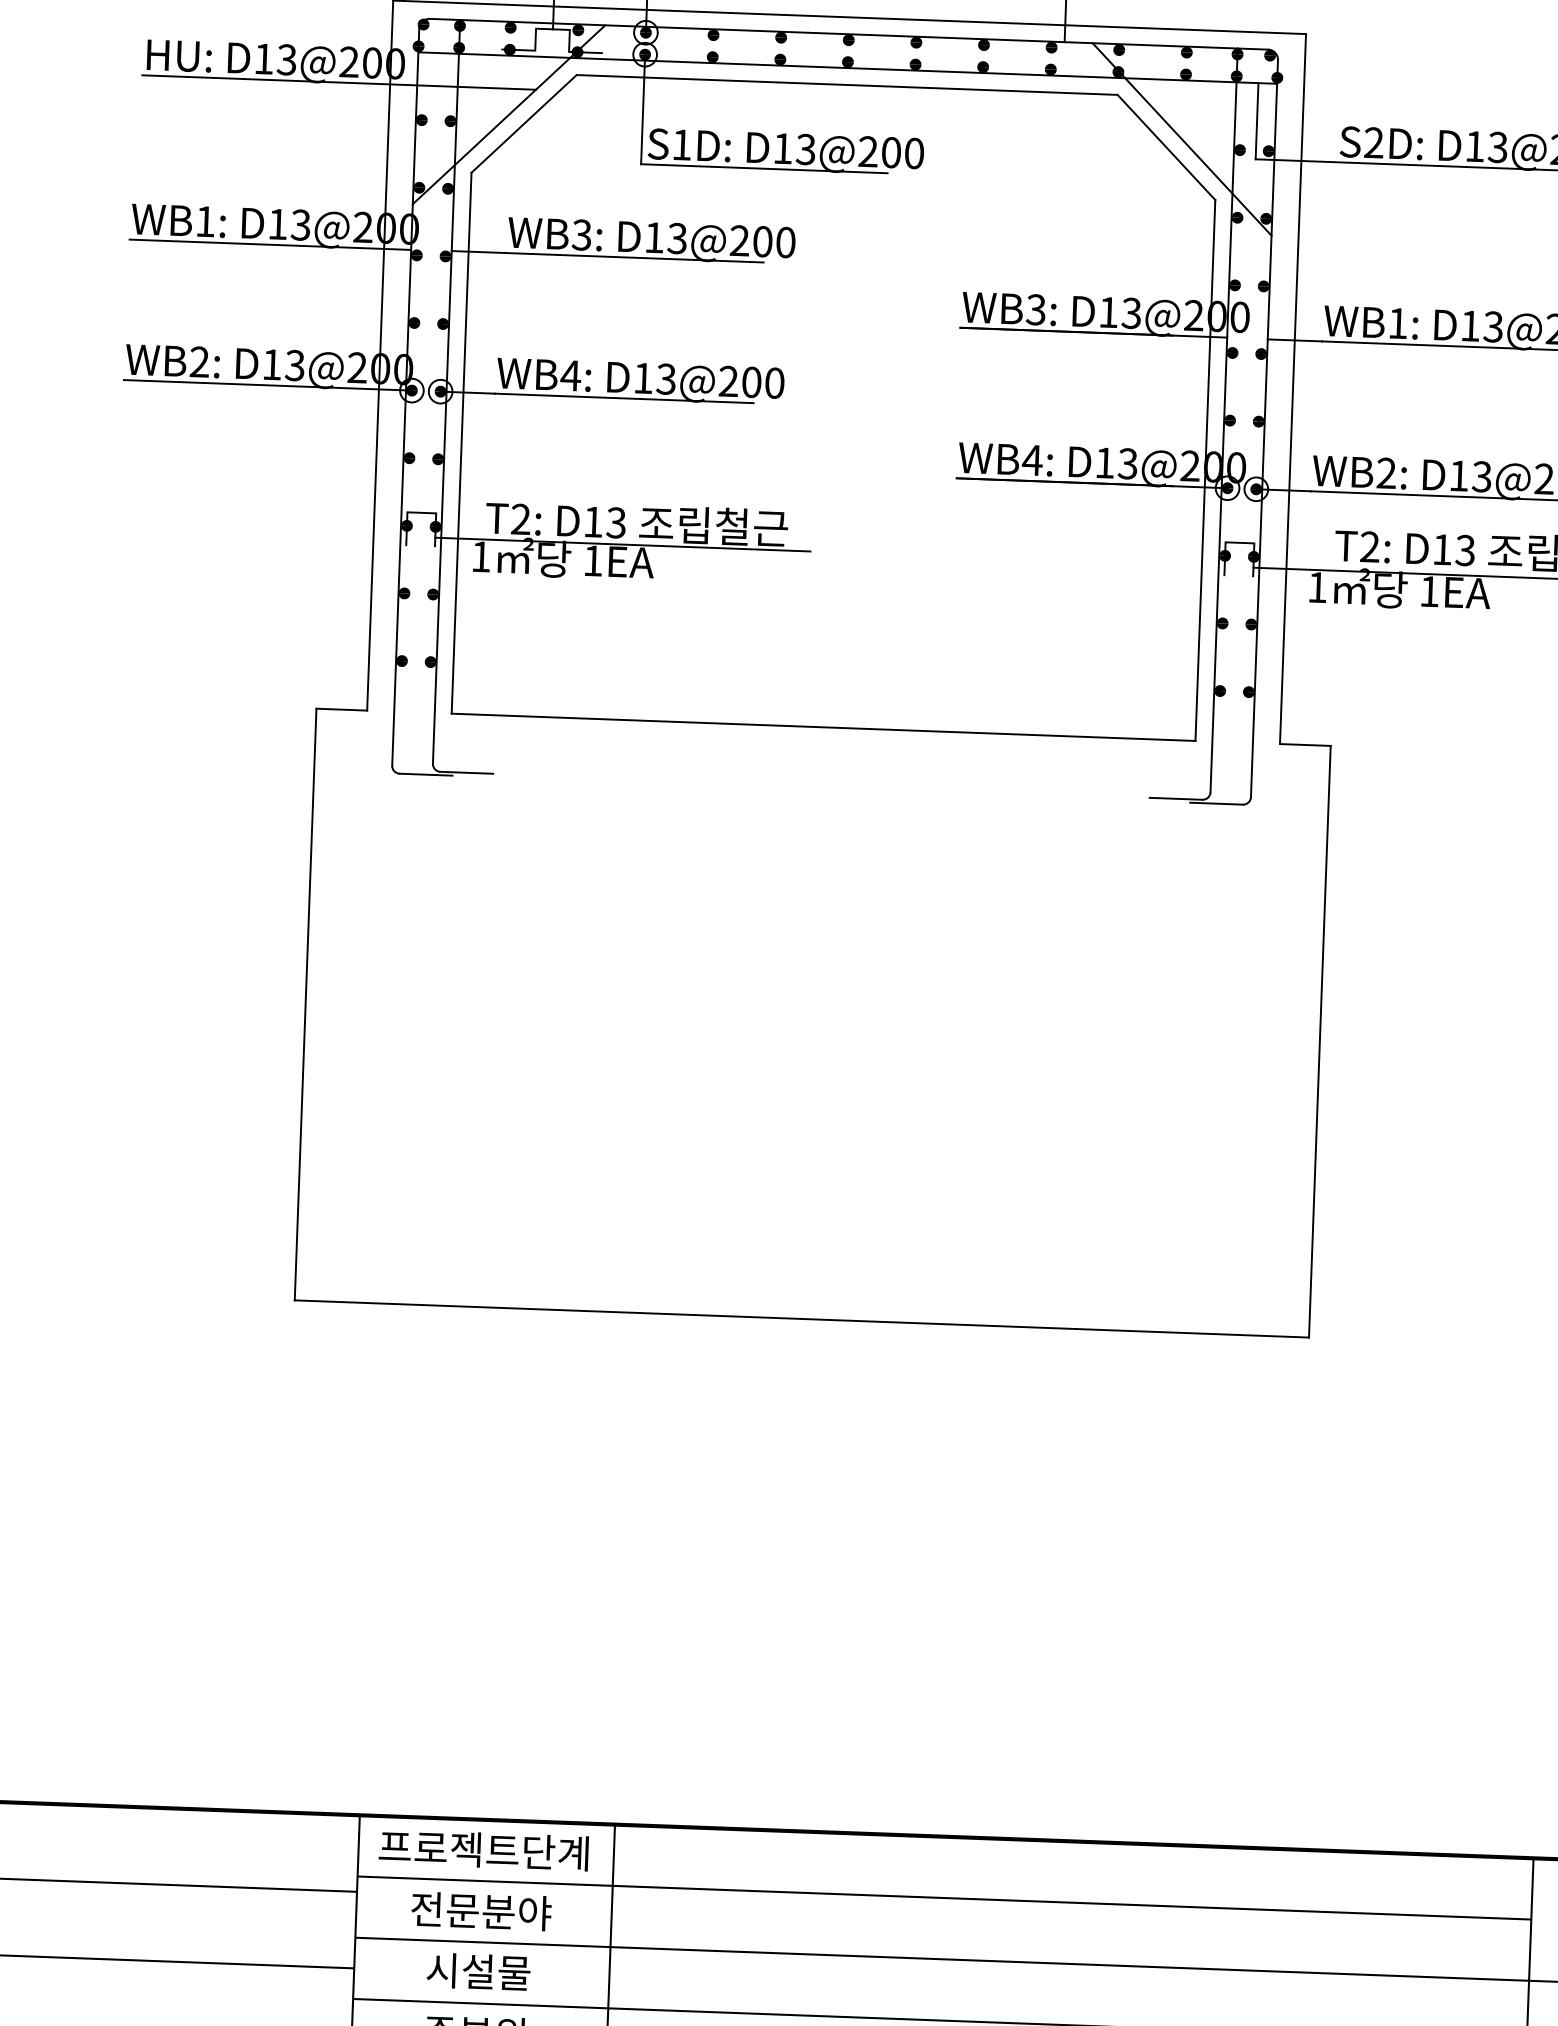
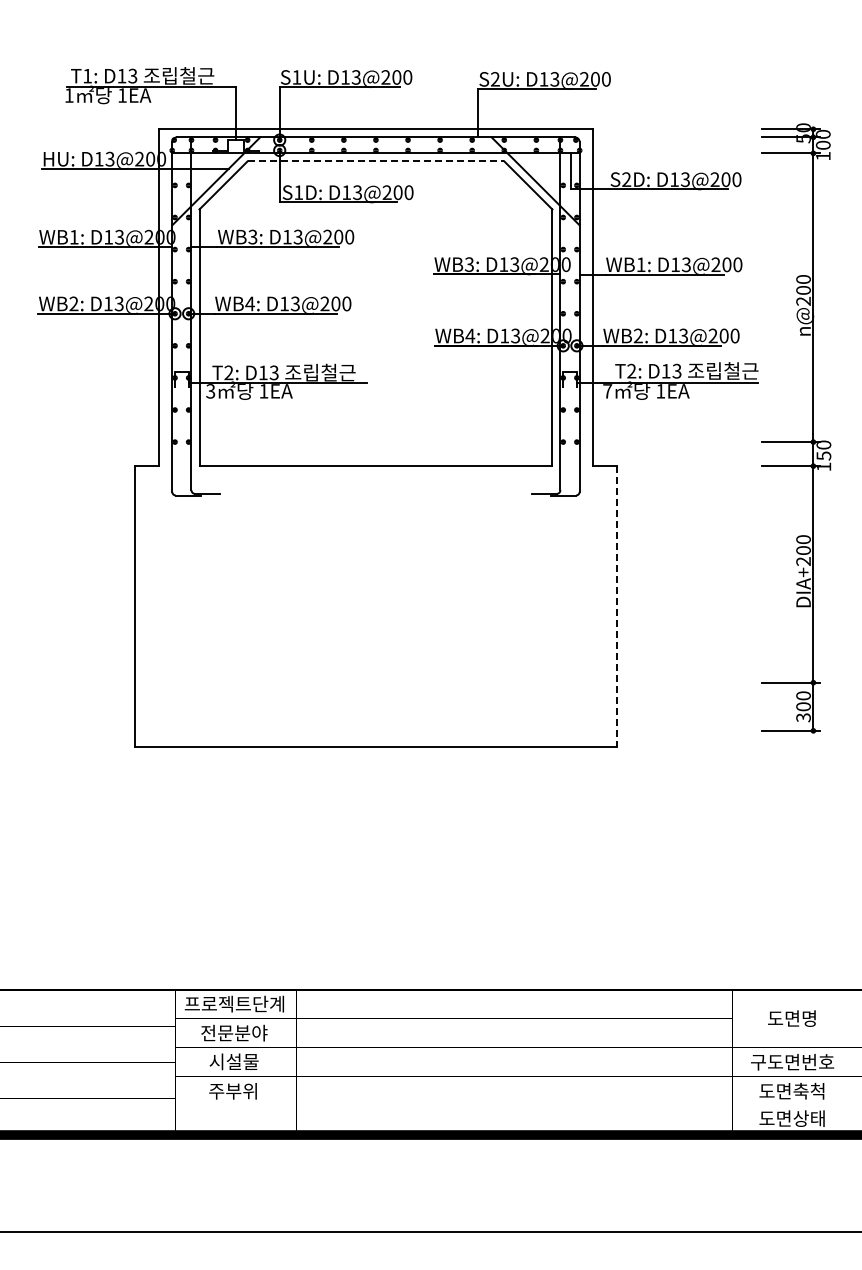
line: (848, 85) -> (376, 161), solid -> dashed
text: (480, 557) -> (210, 391), 1 -> 3
text: (1317, 587) -> (607, 391), 1 -> 7
line: (1319, 1043) -> (616, 607), solid -> dashed

